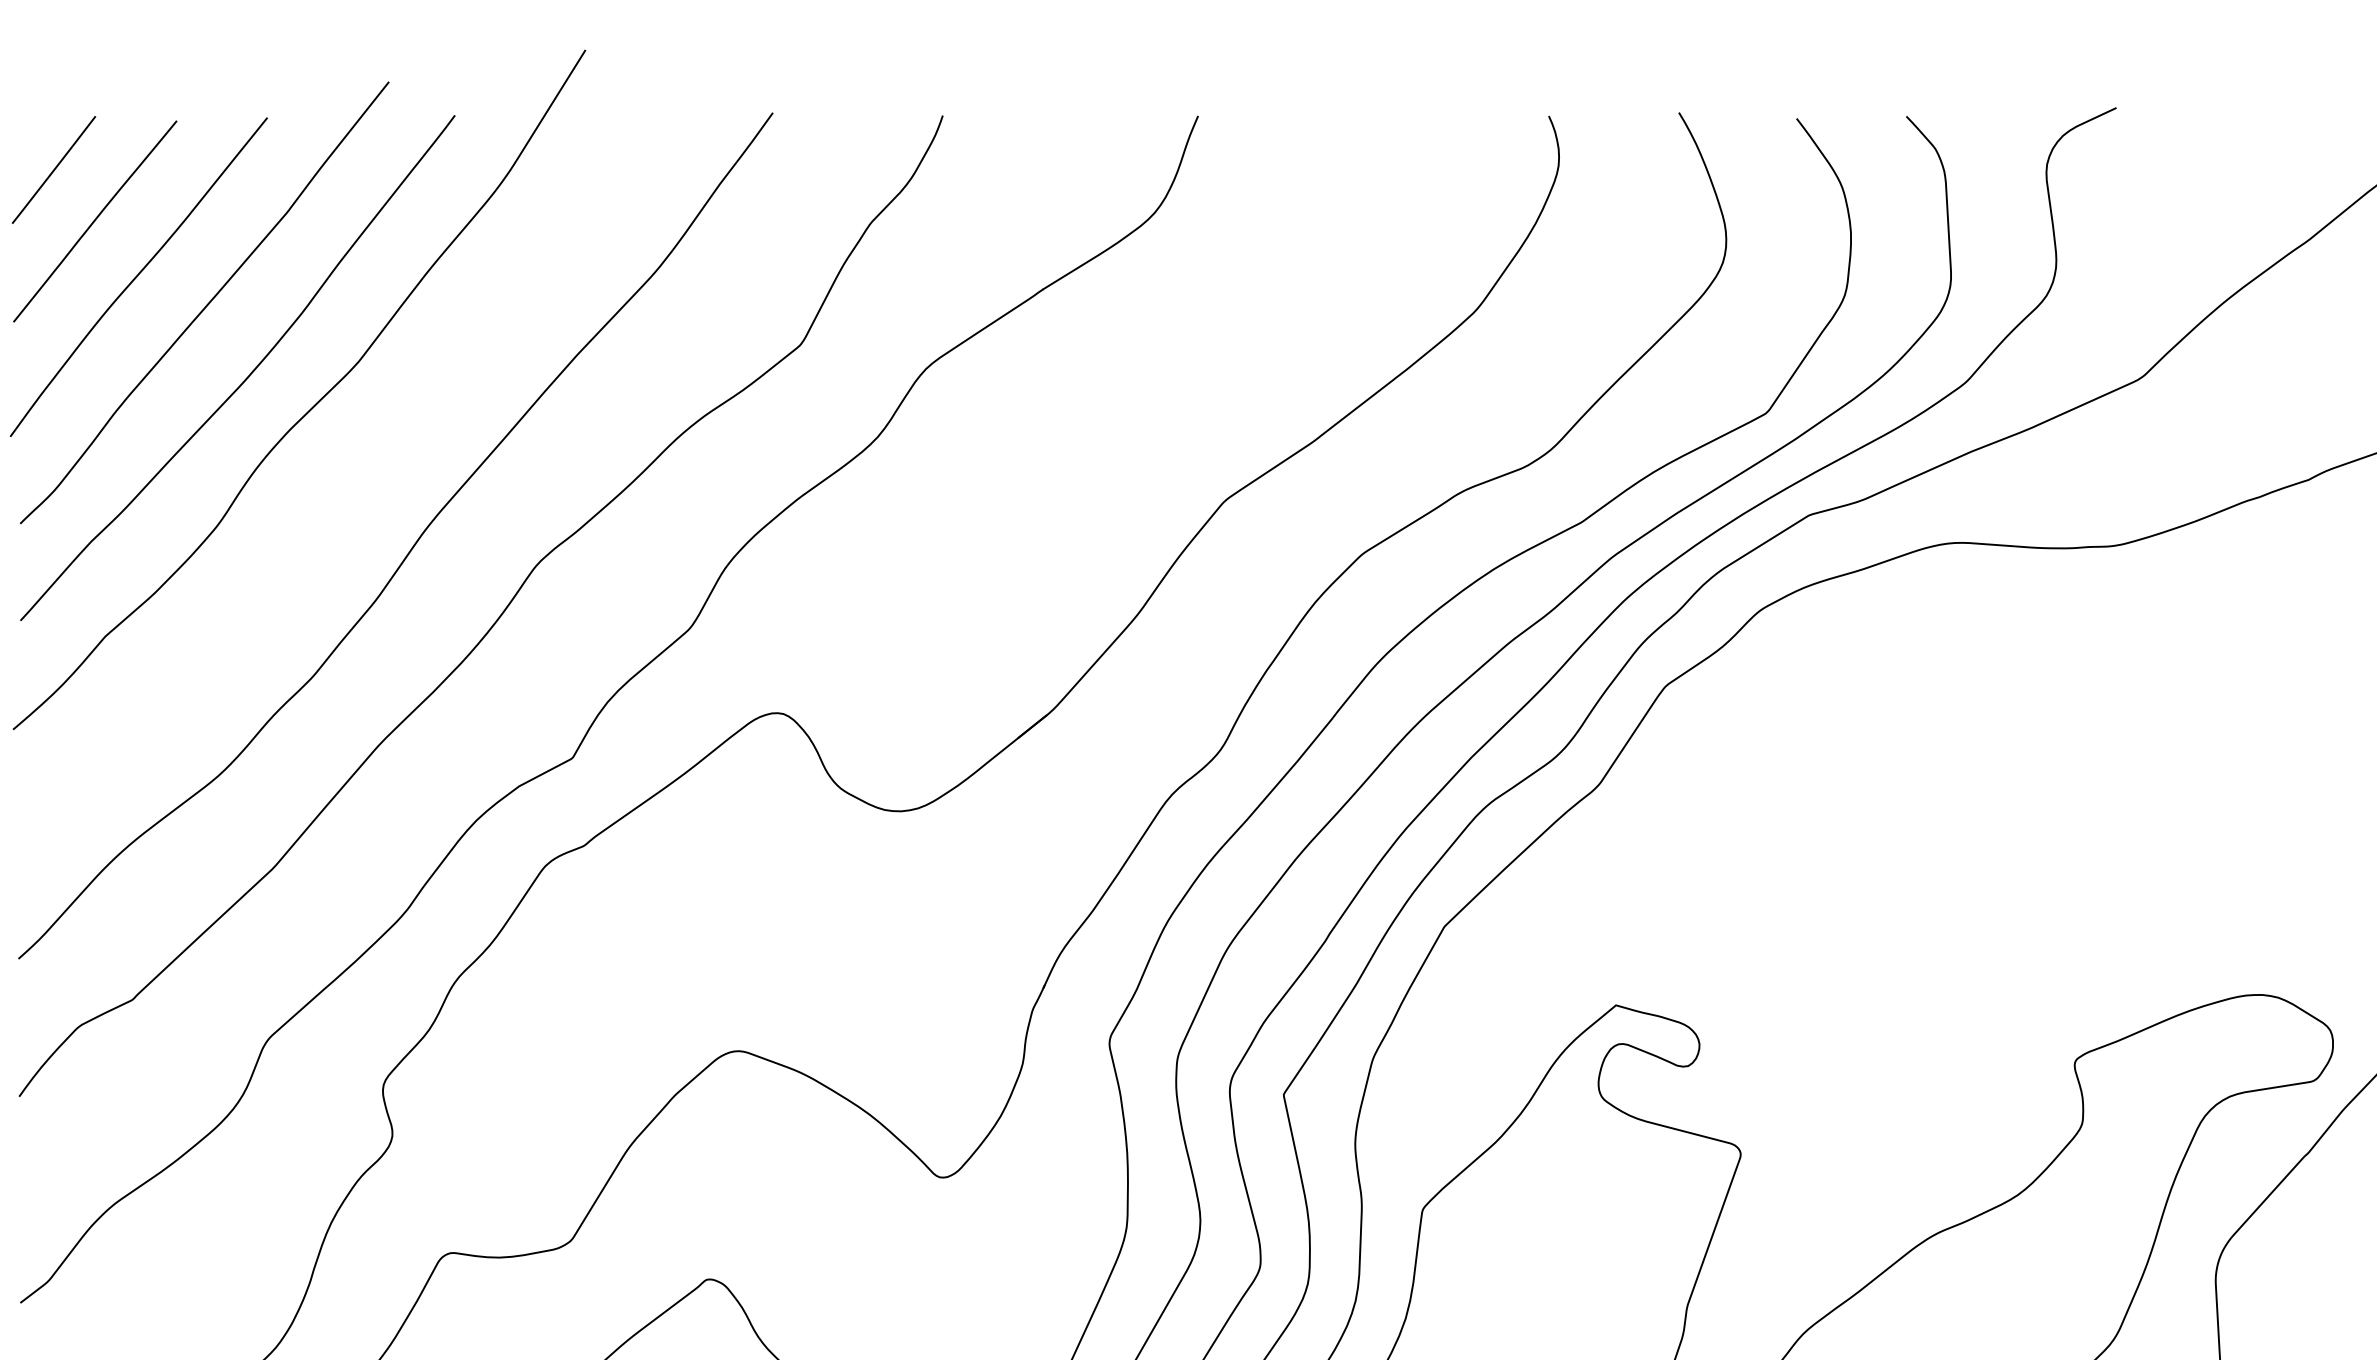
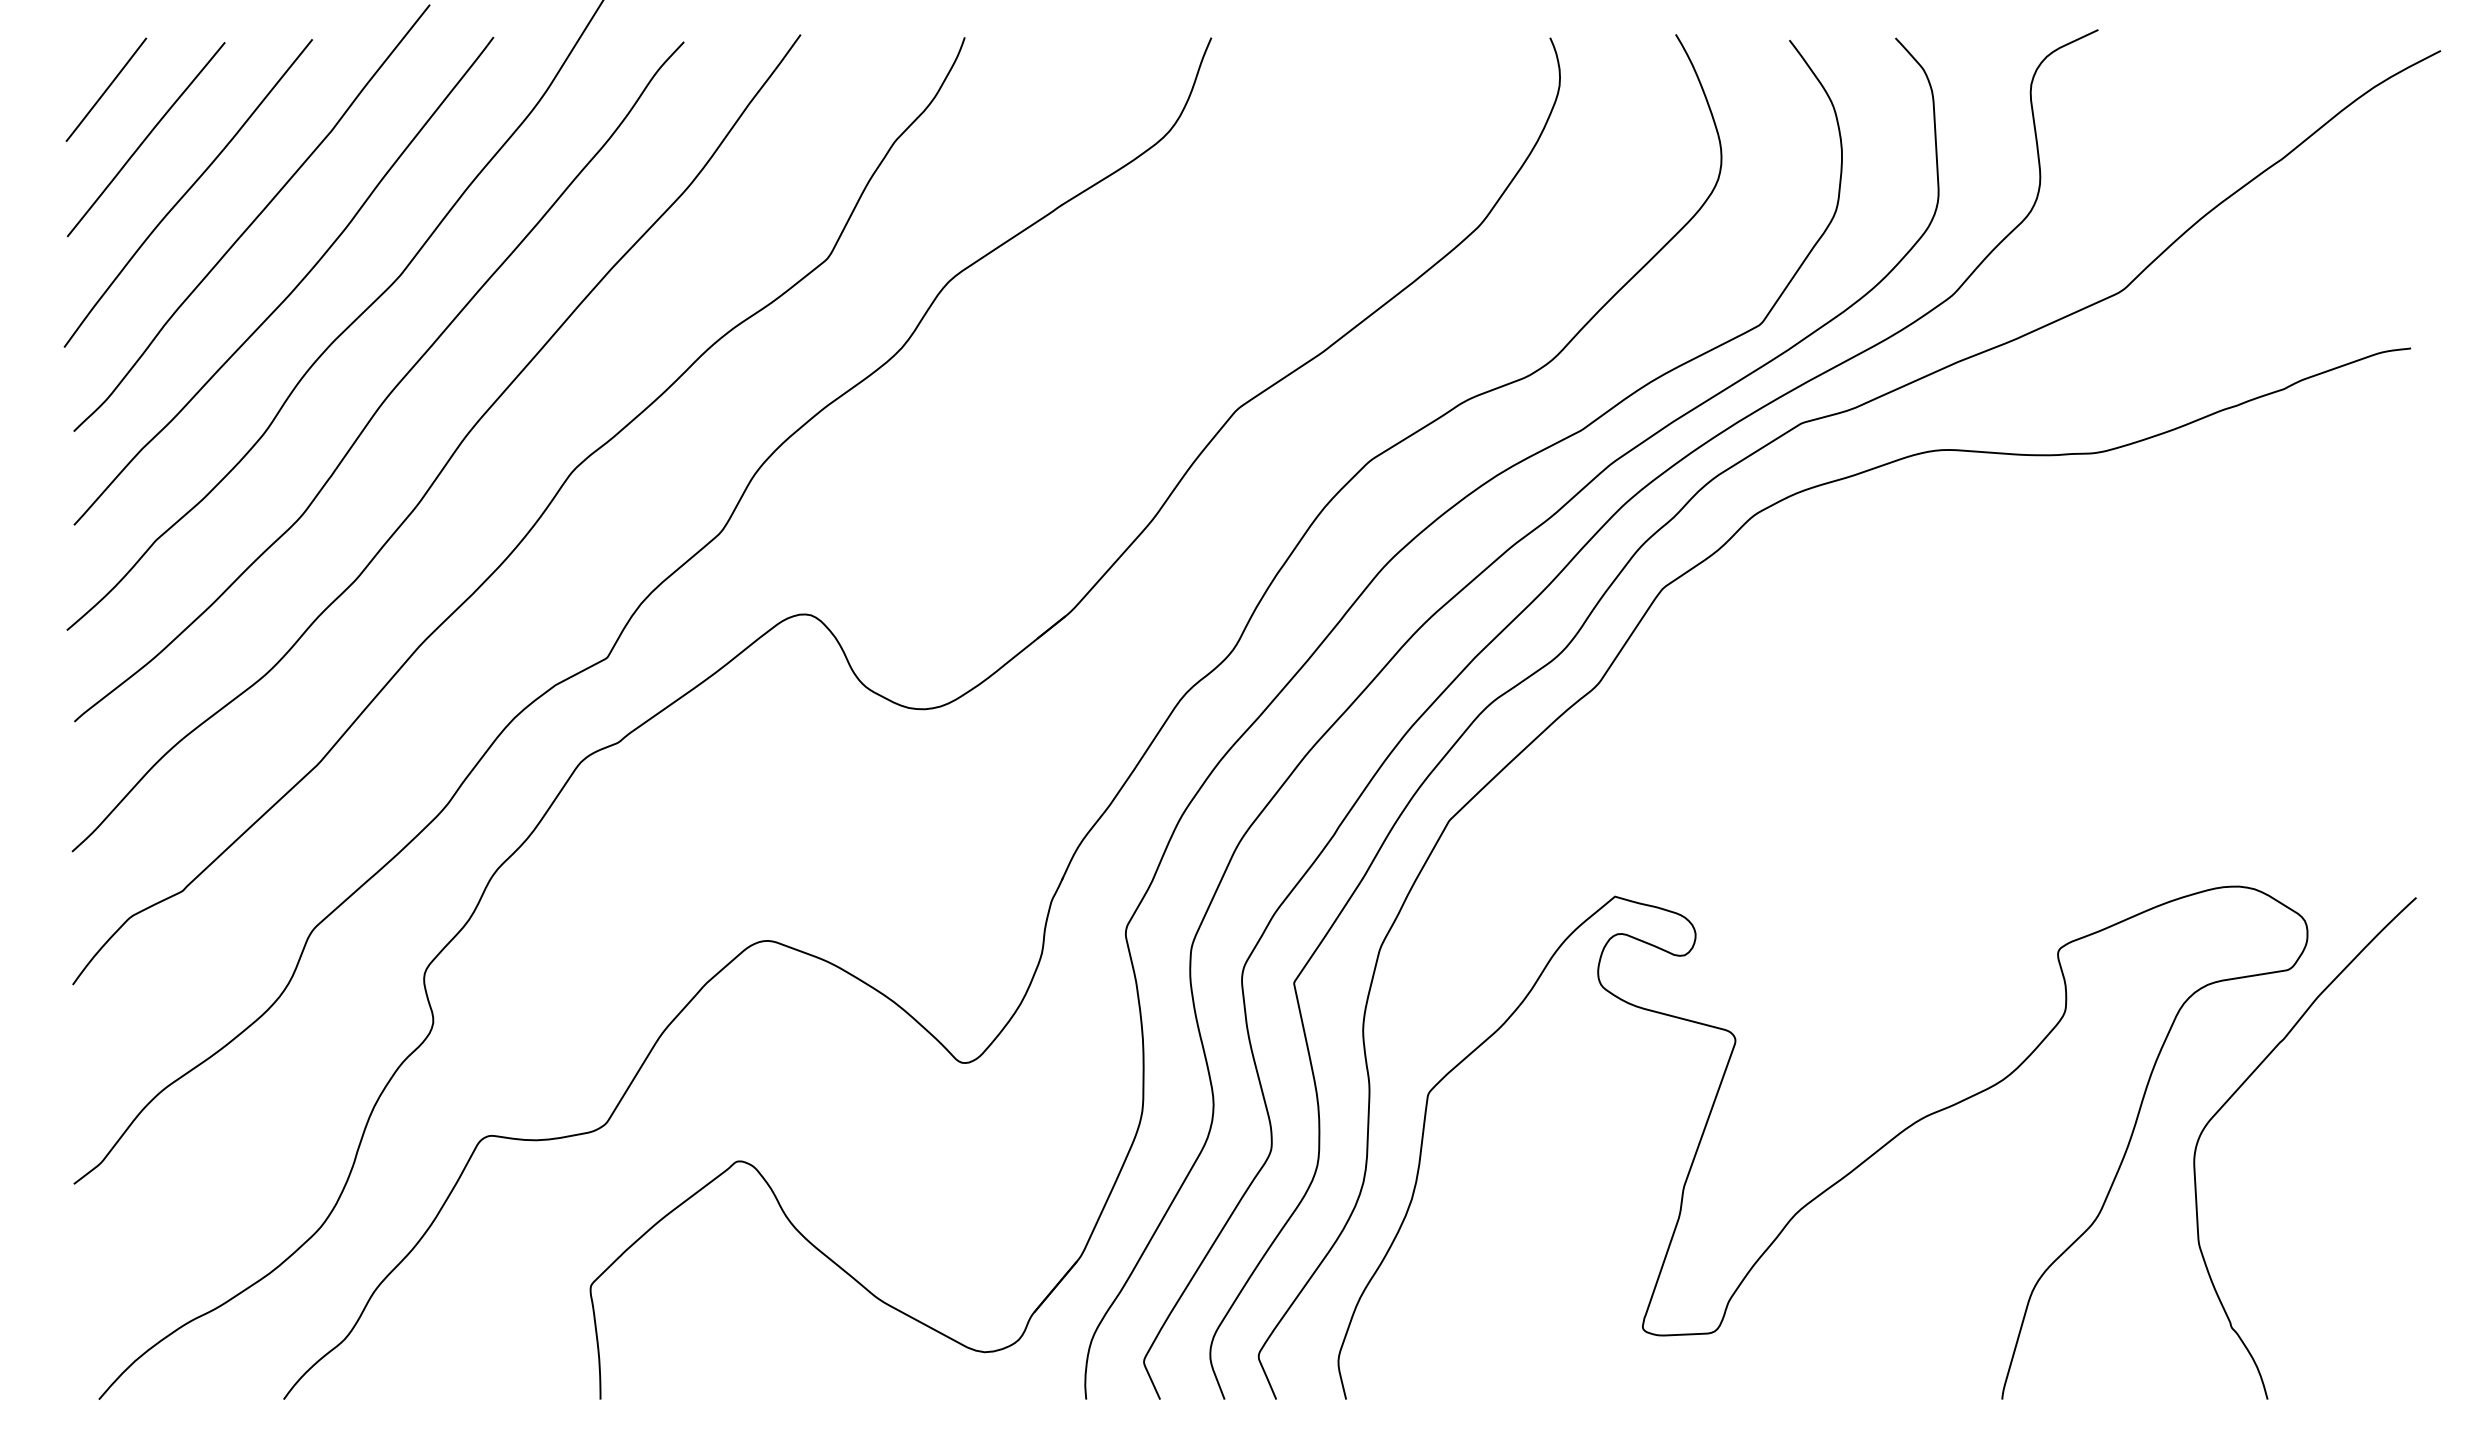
curve: (348, 482) -> (390, 391), added

